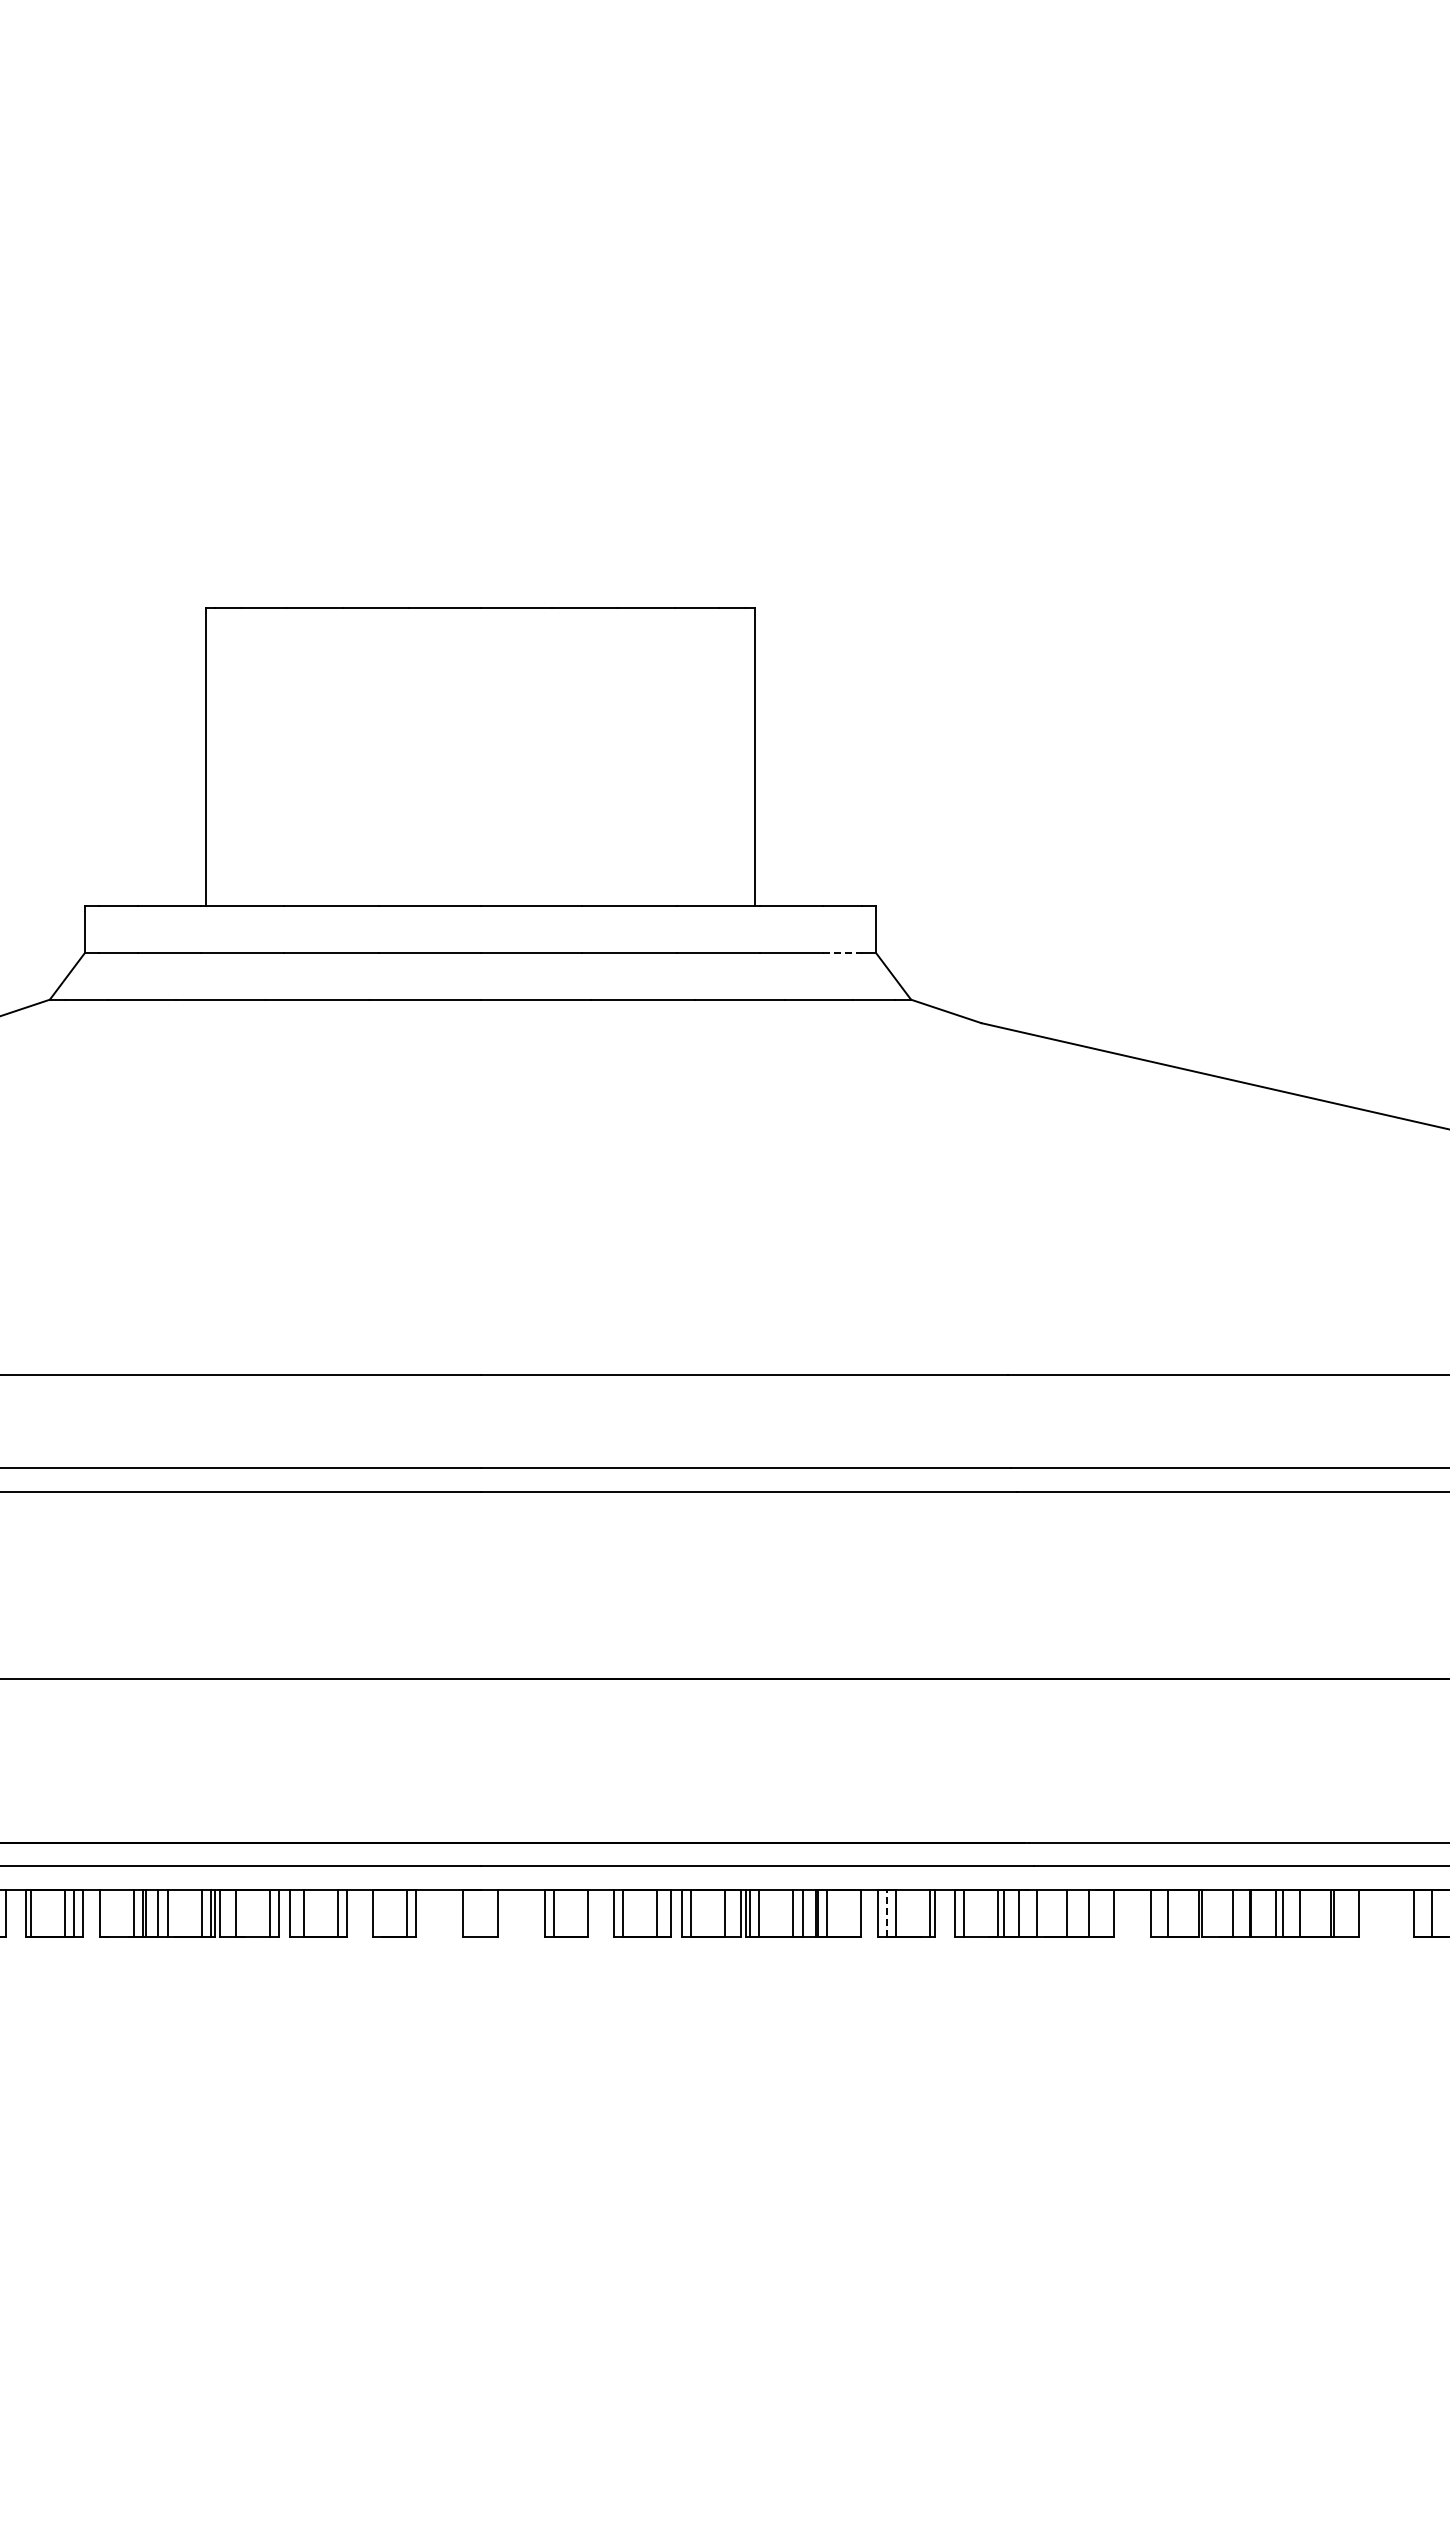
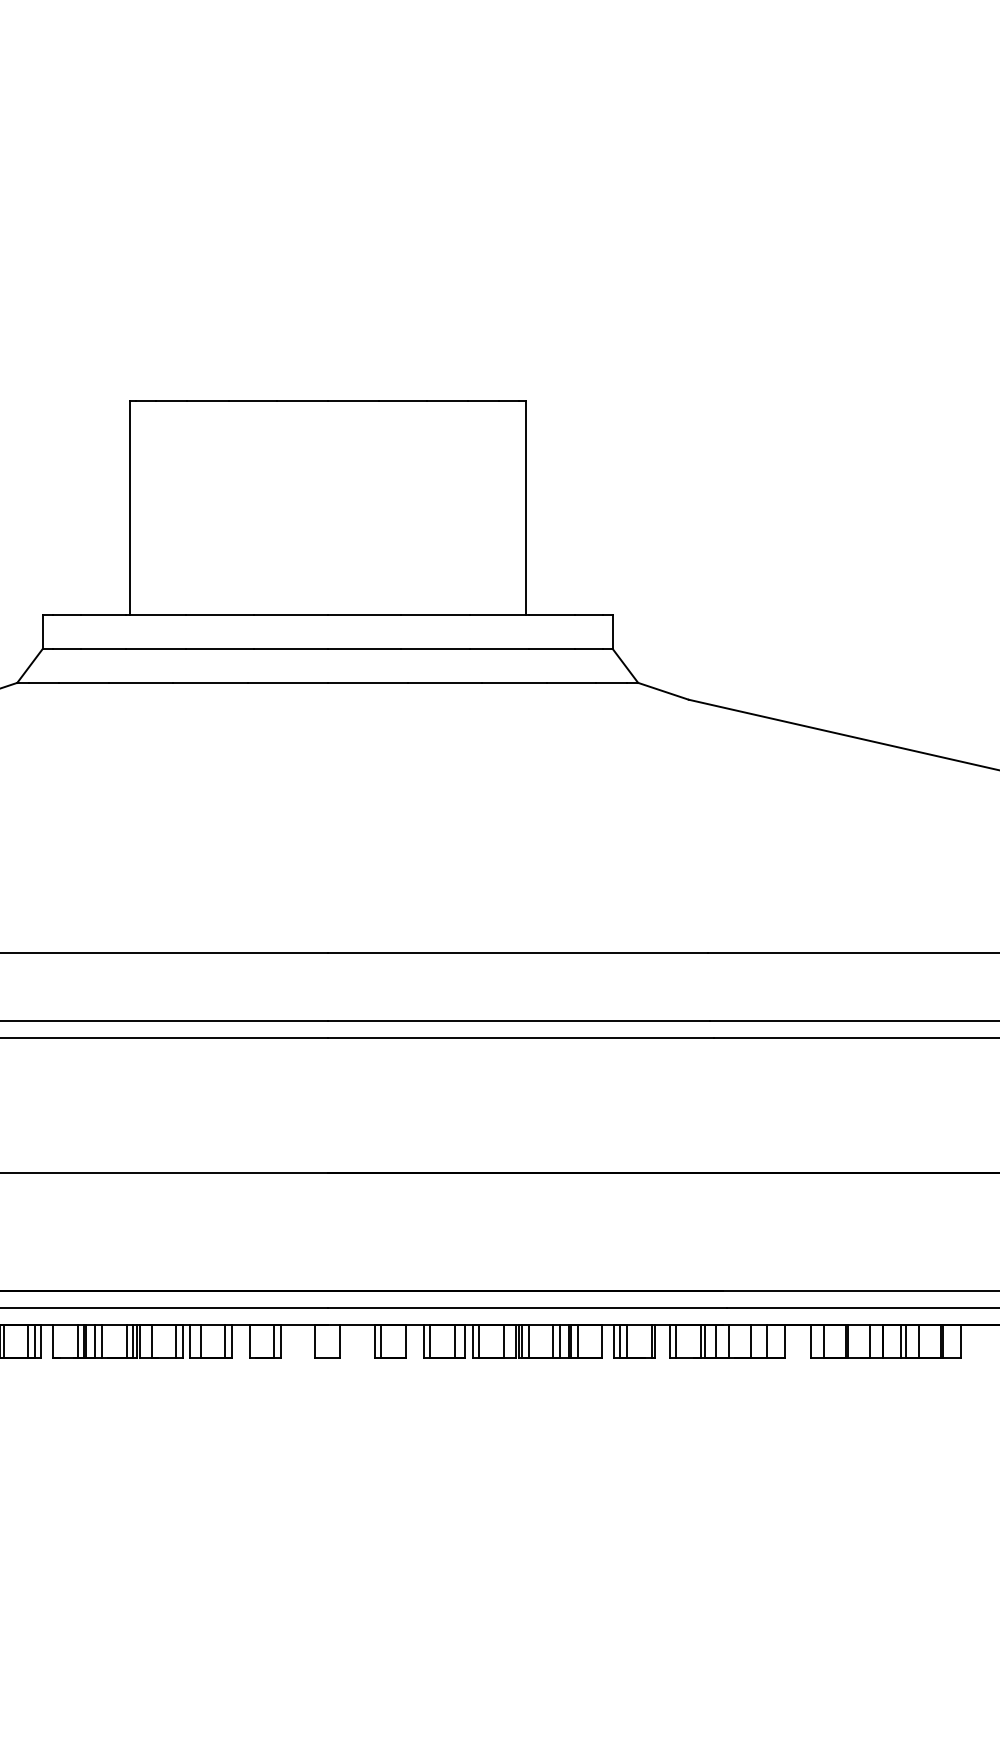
line: (843, 952) -> (589, 648), dashed -> solid
line: (886, 1912) -> (620, 1340), dashed -> solid

